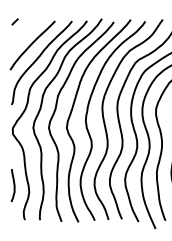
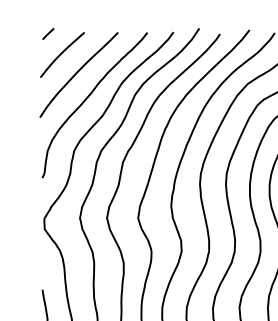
curve: (23, 33) -> (62, 54), added

